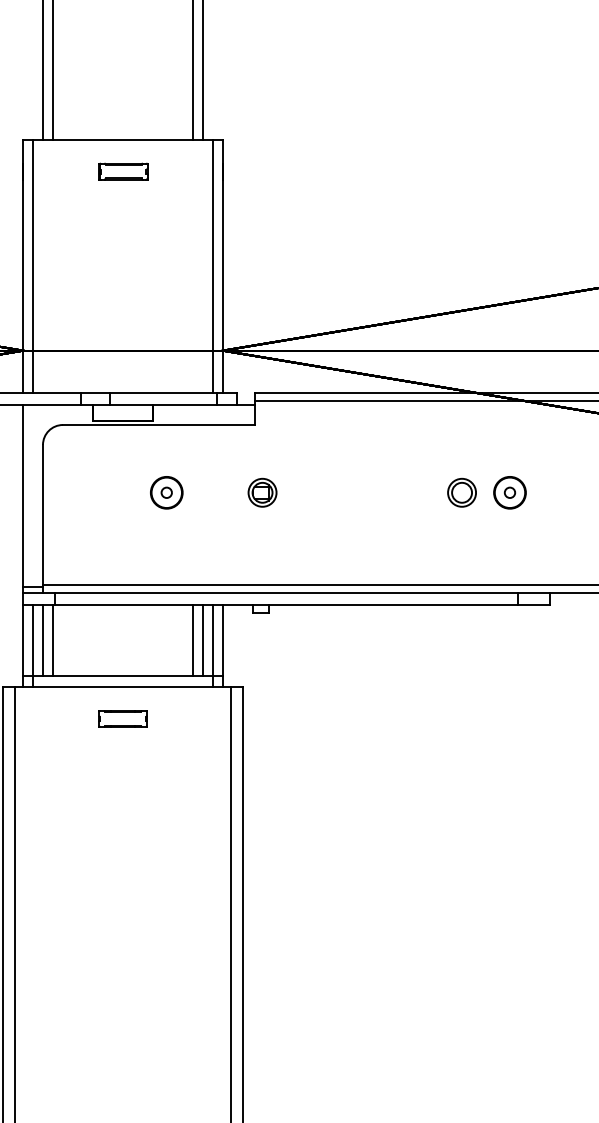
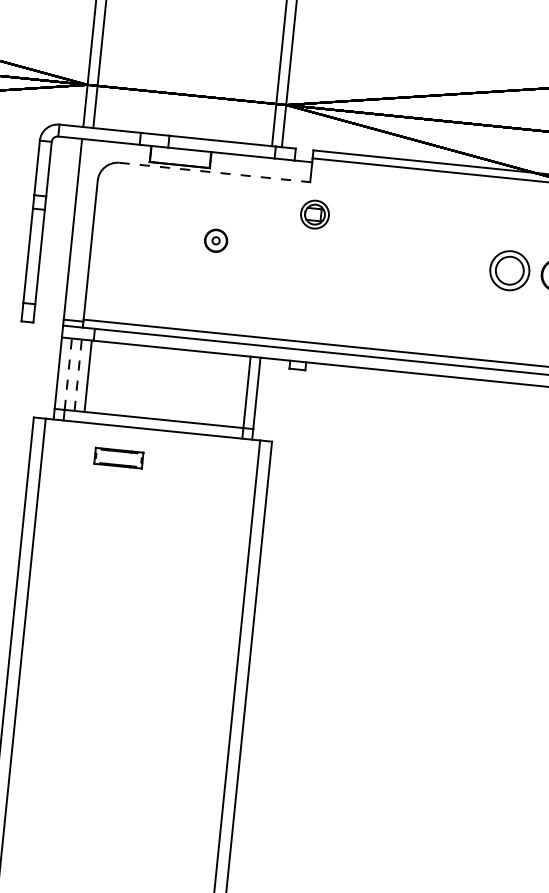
line: (158, 425) -> (214, 172), solid -> dashed
part: (166, 492) -> (215, 240), size x0.7
part: (262, 492) -> (314, 214), moved
part: (461, 492) -> (509, 270), size x1.4
line: (33, 640) -> (68, 374), solid -> dashed
line: (43, 640) -> (78, 375), solid -> dashed
line: (192, 640) -> (226, 390), removed
line: (202, 640) -> (236, 391), removed
part: (122, 718) -> (118, 457), moved

